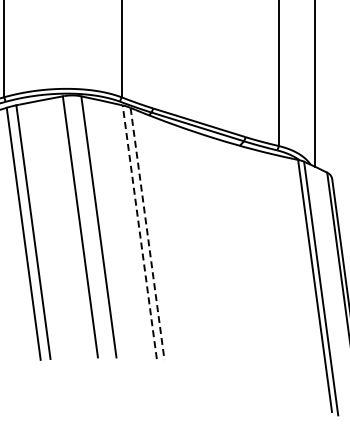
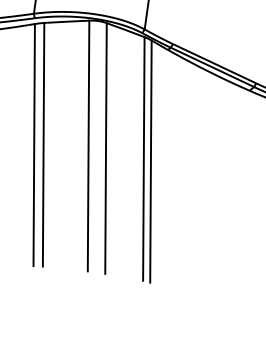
line: (139, 232) -> (143, 159), dashed -> solid
line: (147, 234) -> (150, 162), dashed -> solid

